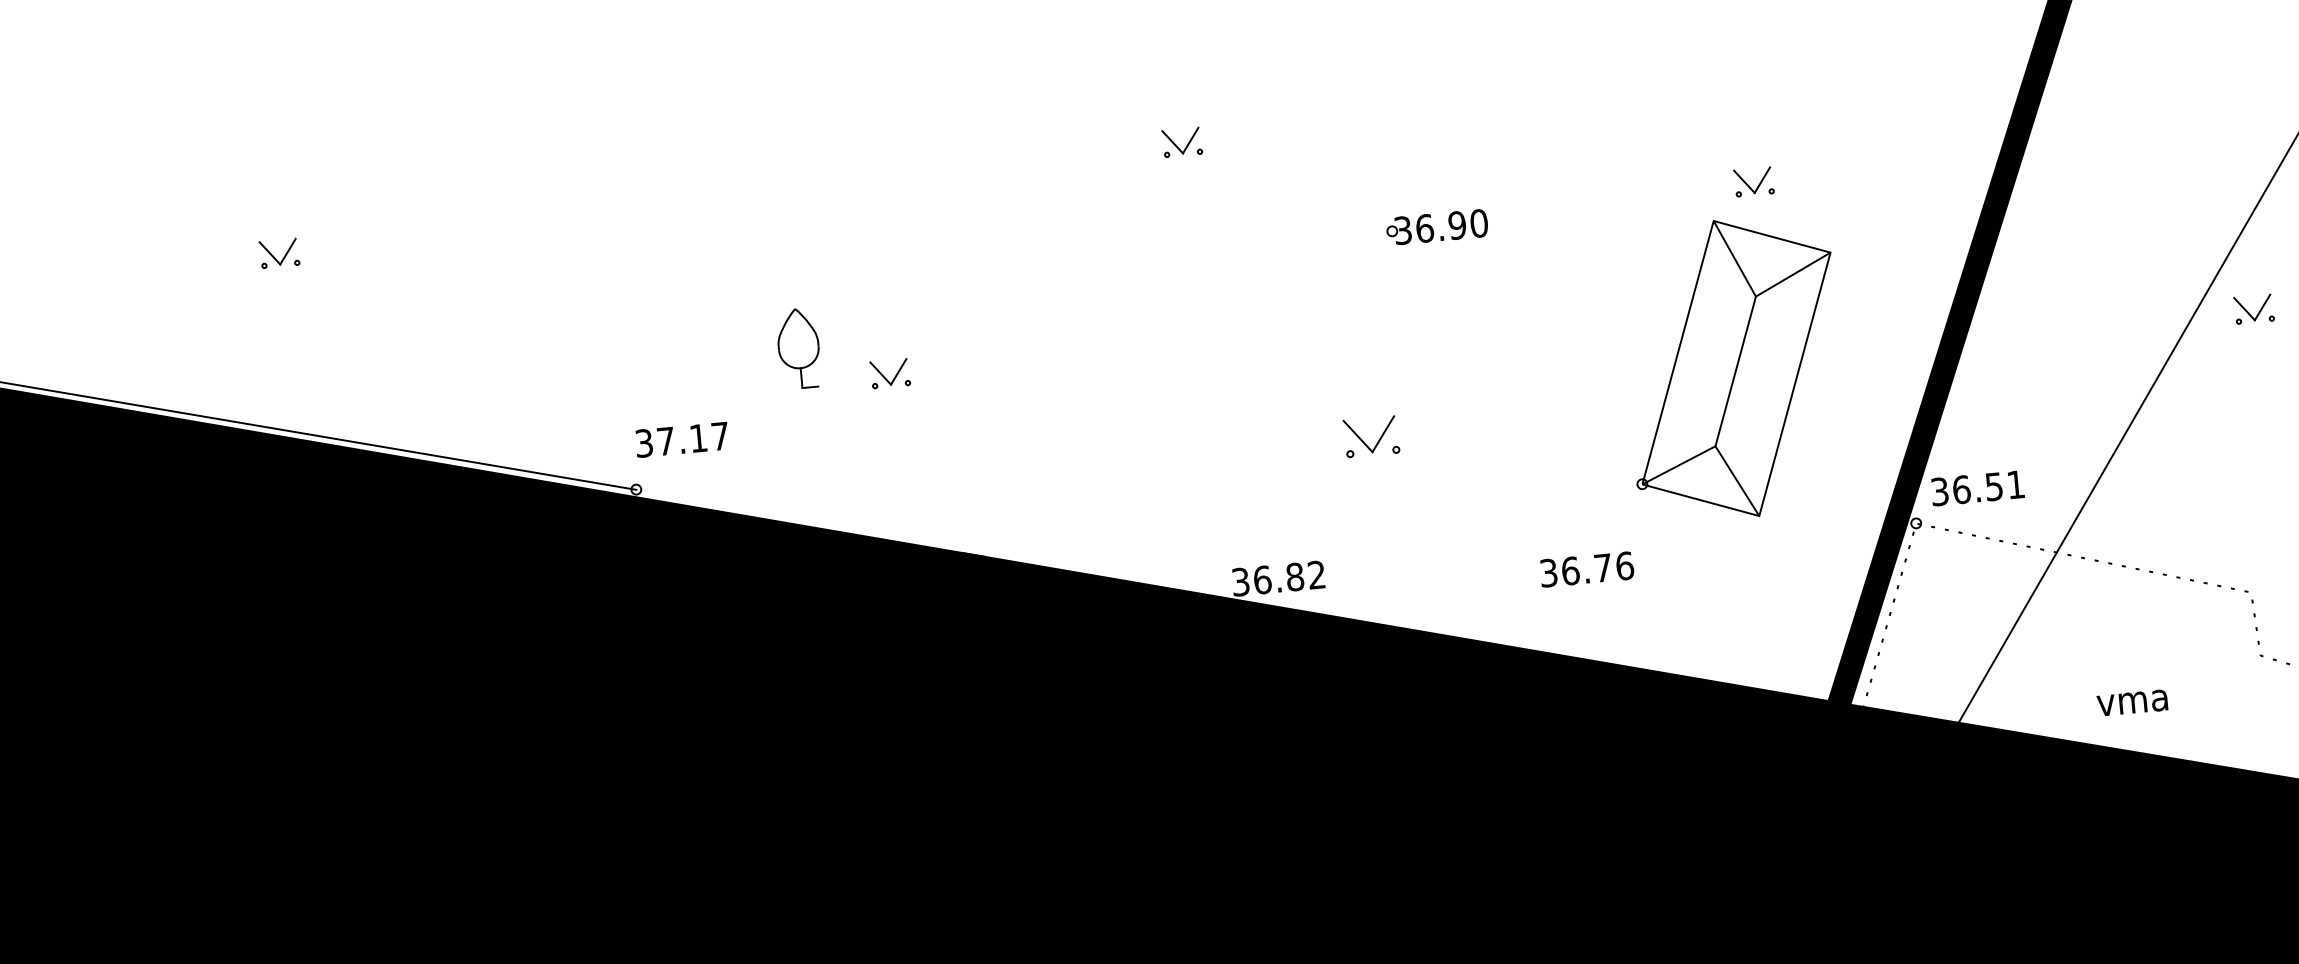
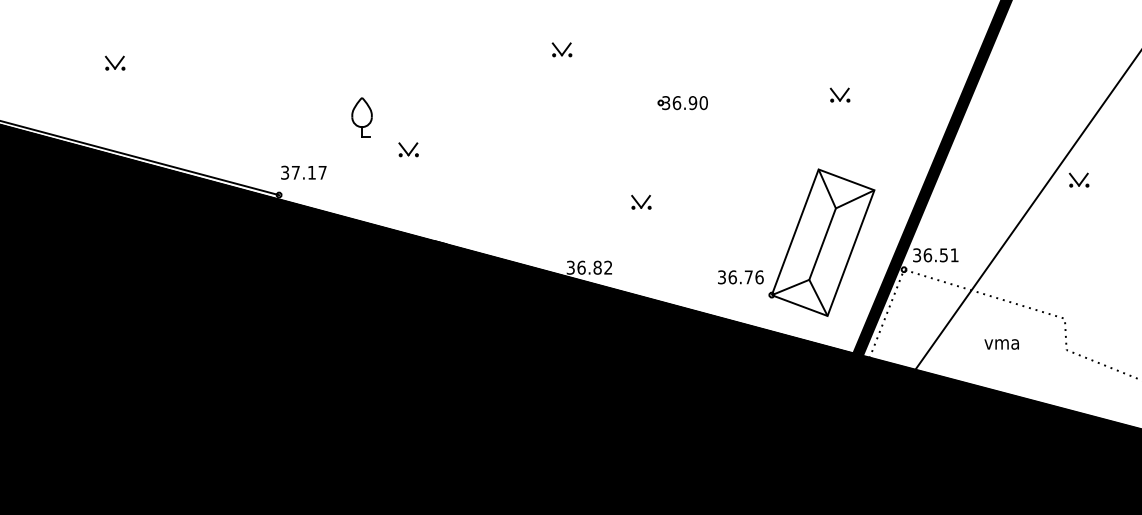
part: (797, 348) -> (361, 117), moved
part: (1733, 368) -> (821, 242), moved
part: (1371, 434) -> (641, 201), size x0.71
text: (2131, 703) -> (1001, 344), moved

